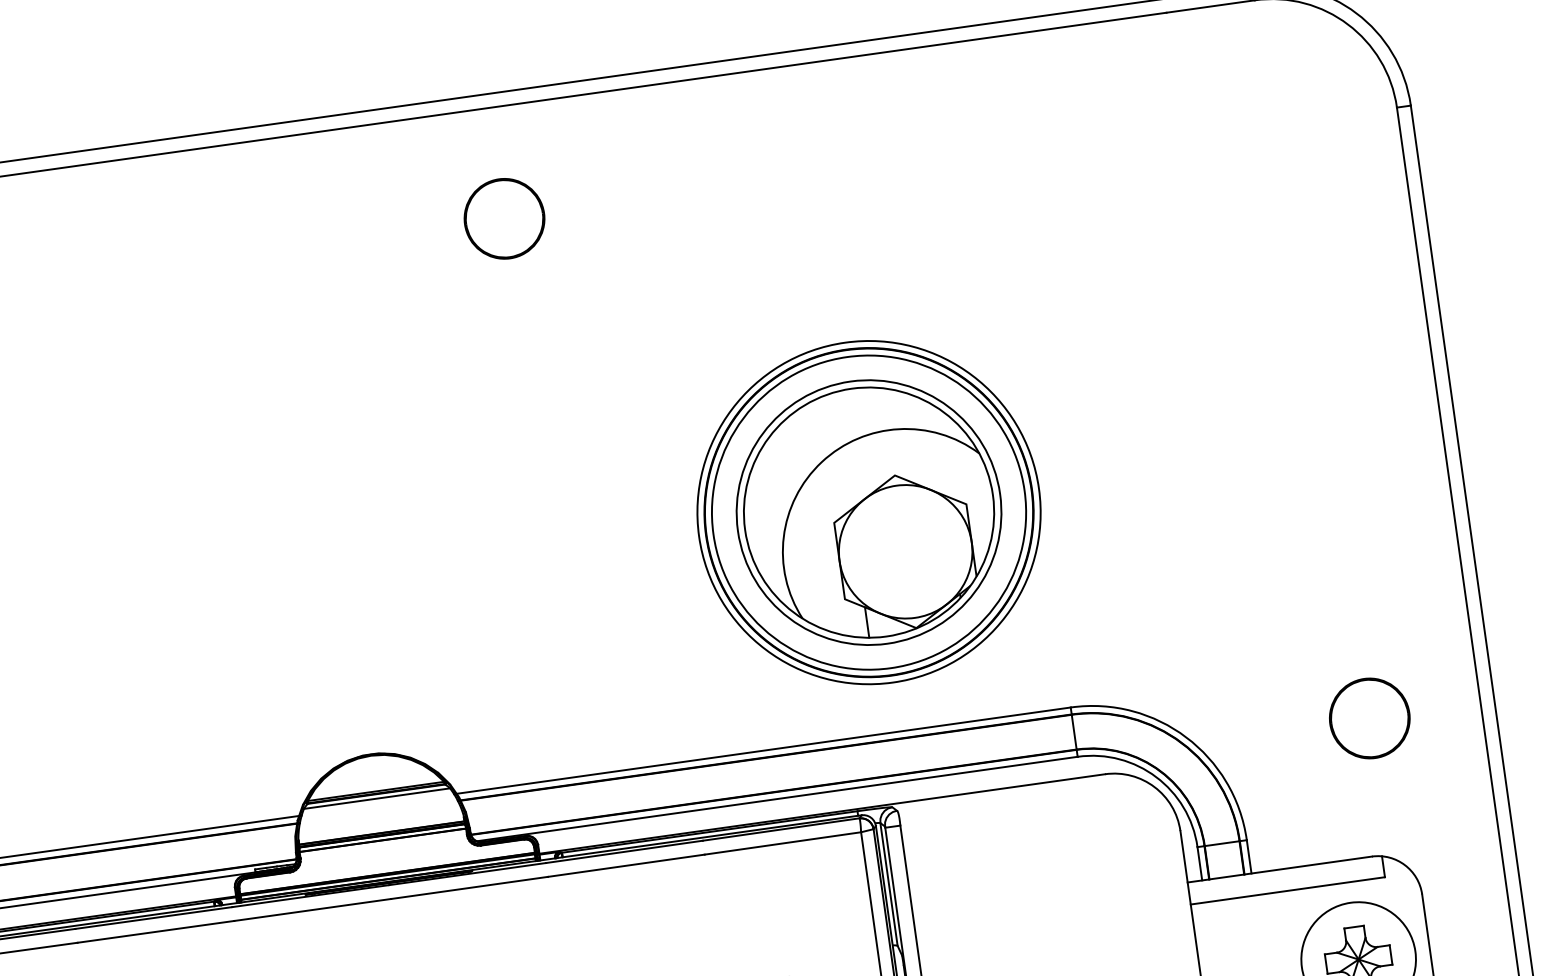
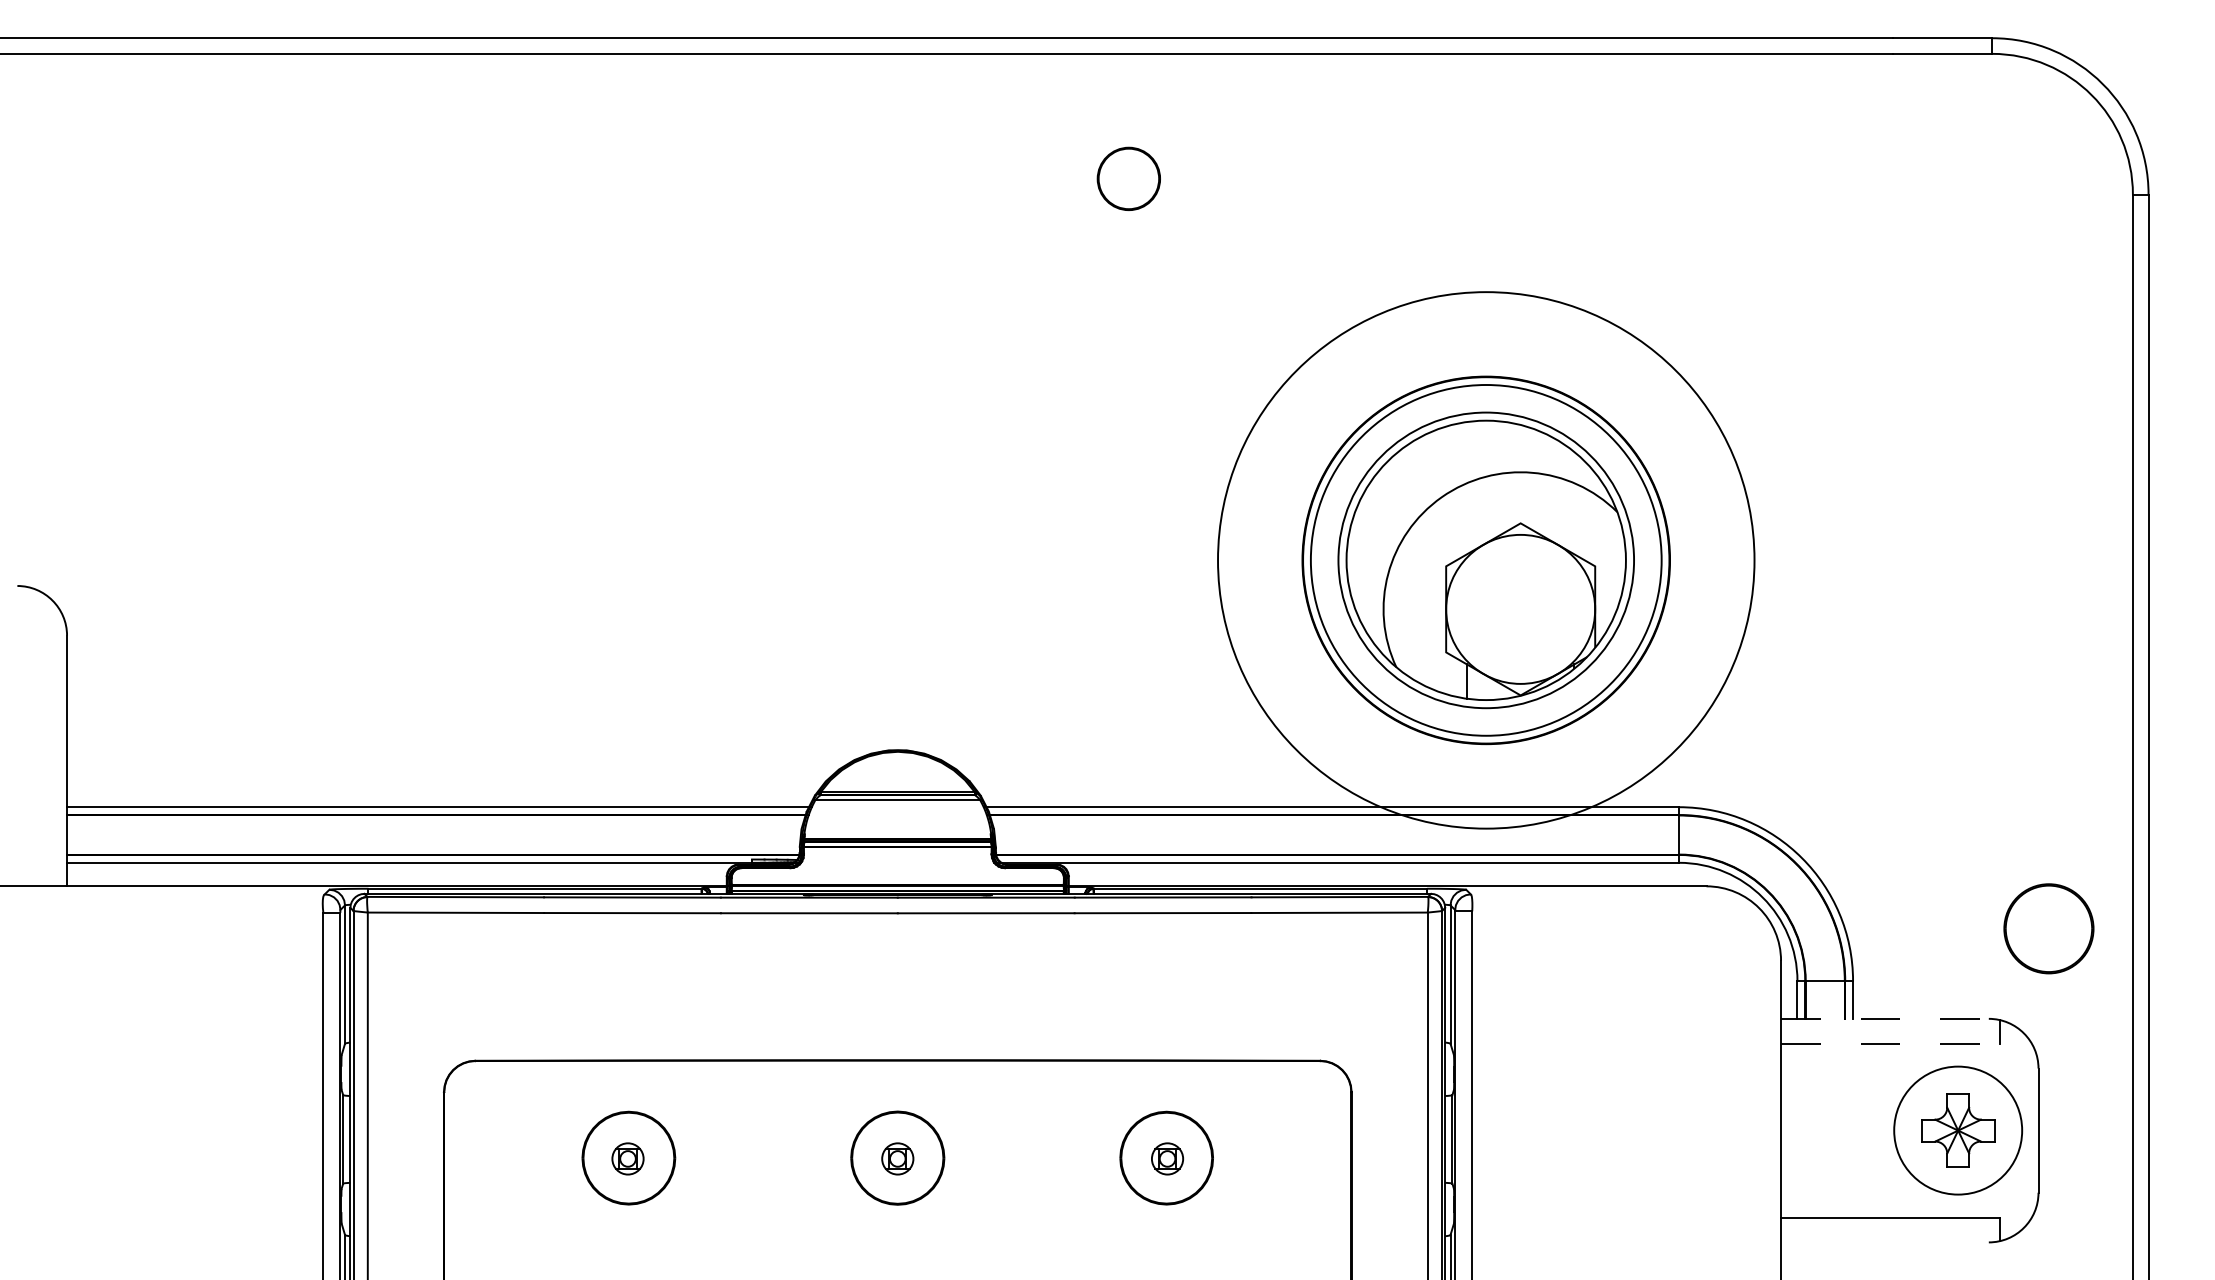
circle: (504, 218) -> (1128, 178), size x0.7
circle: (868, 512) -> (1485, 560), size x1.4
circle: (1369, 718) -> (2048, 928), moved
line: (1279, 869) -> (1884, 1018), solid -> dashed
line: (1288, 890) -> (1891, 1043), solid -> dashed

